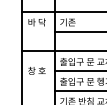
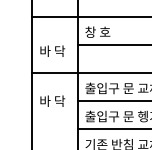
text: (36, 21) -> (52, 50), moved
text: (68, 21) -> (97, 31), 기존 -> 창 호
text: (36, 70) -> (52, 100), 창 호 -> 바 닥

